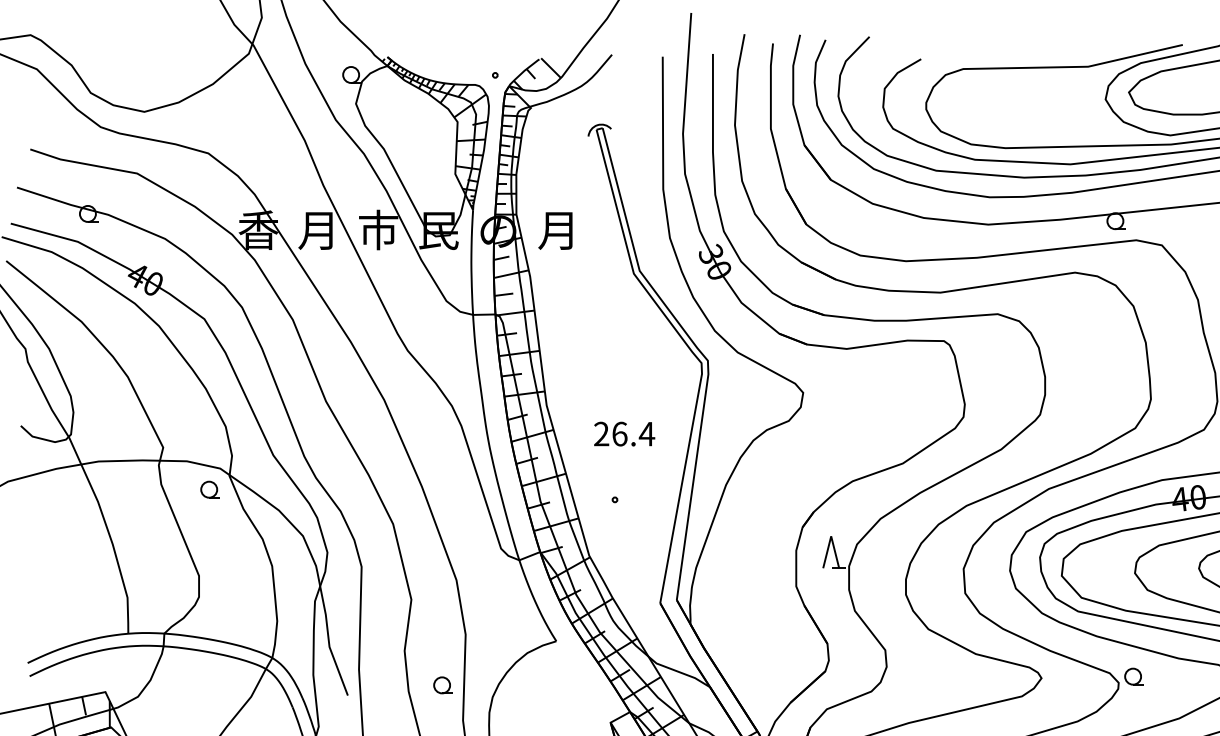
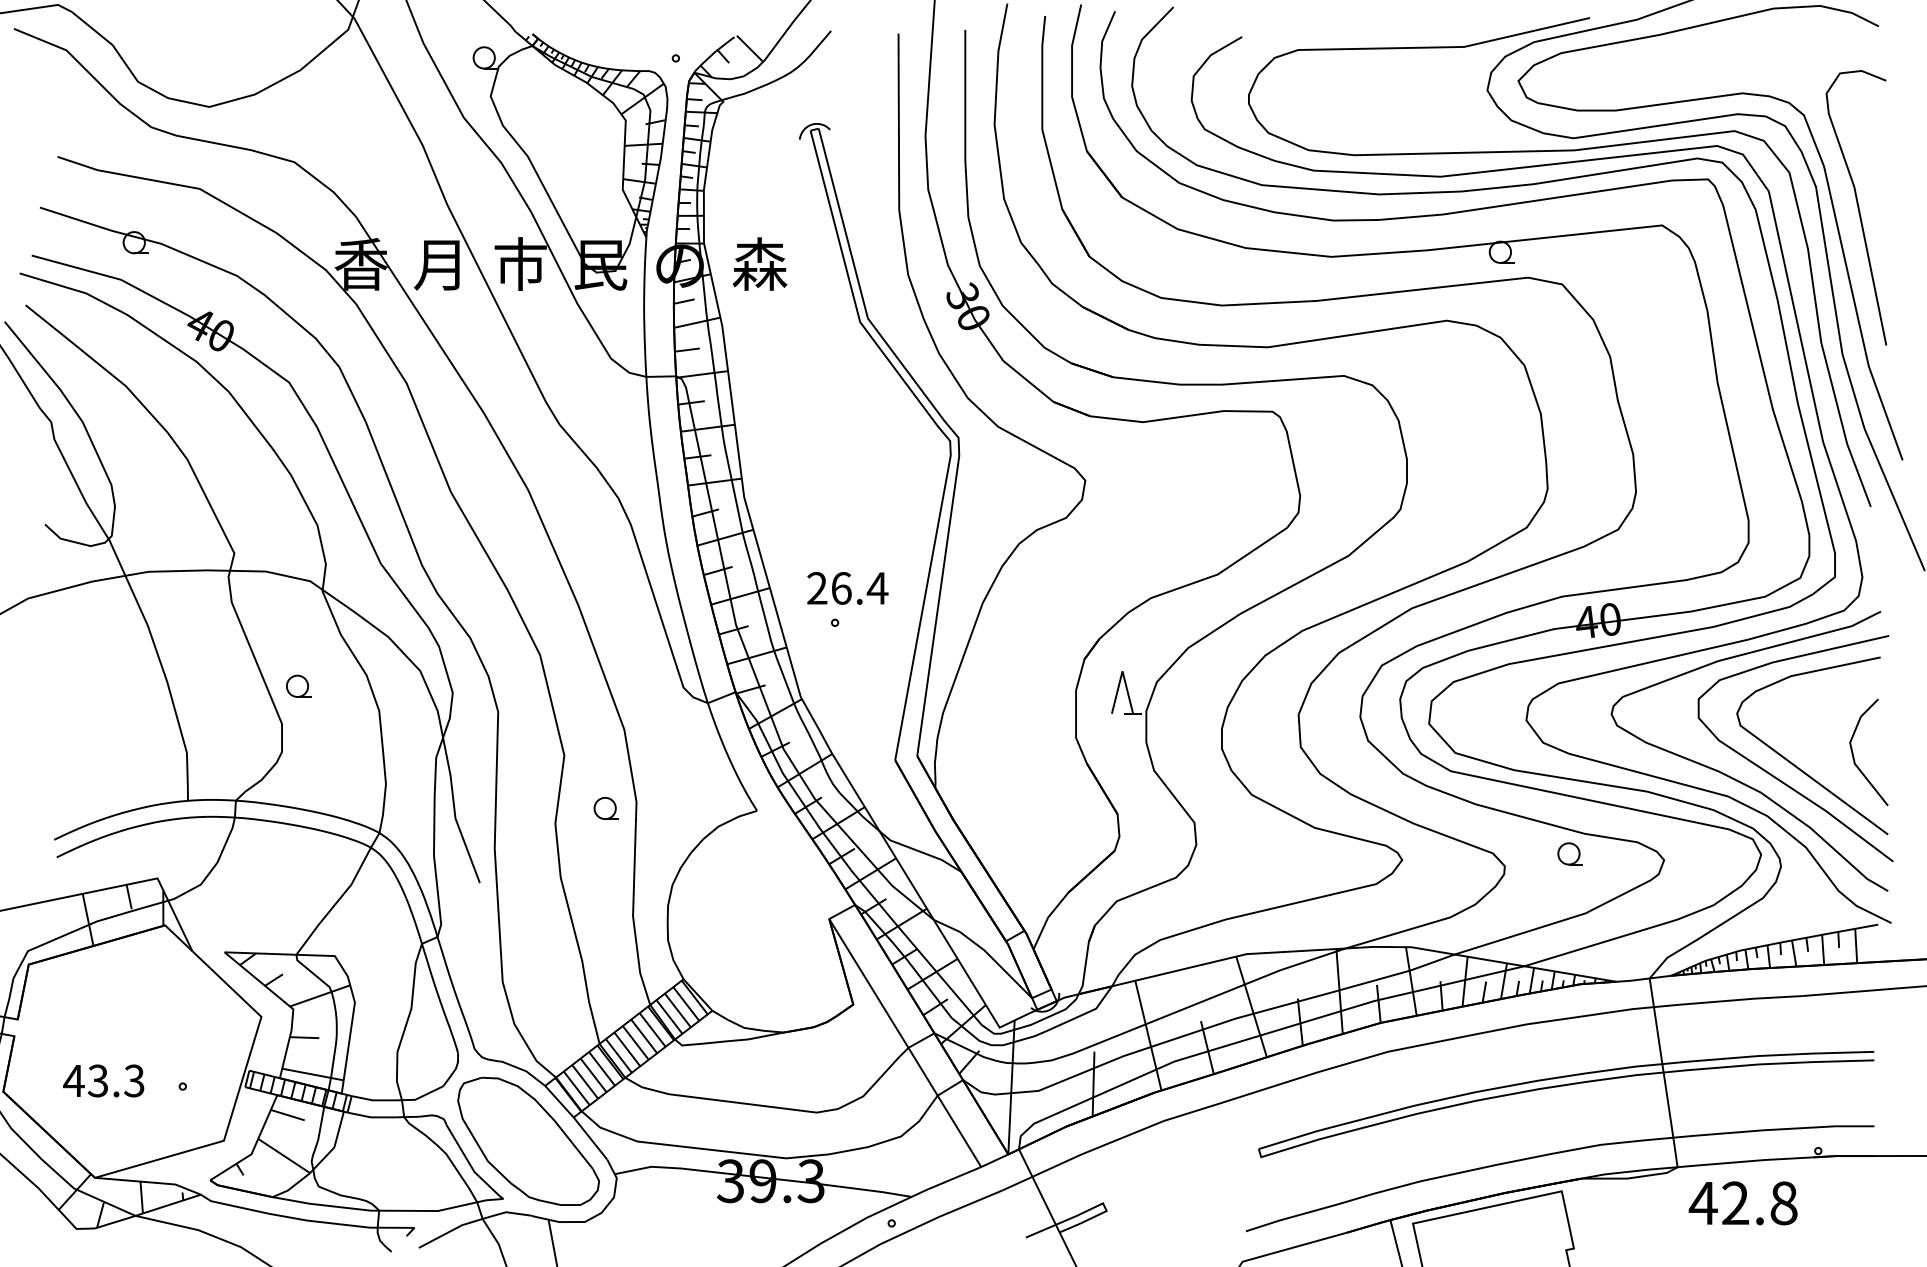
text: (558, 229) -> (759, 263), 月 -> 森
text: (624, 434) -> (847, 588), moved
part: (209, 489) -> (298, 685), moved
part: (1133, 676) -> (1569, 853), moved
part: (442, 685) -> (605, 808), moved

